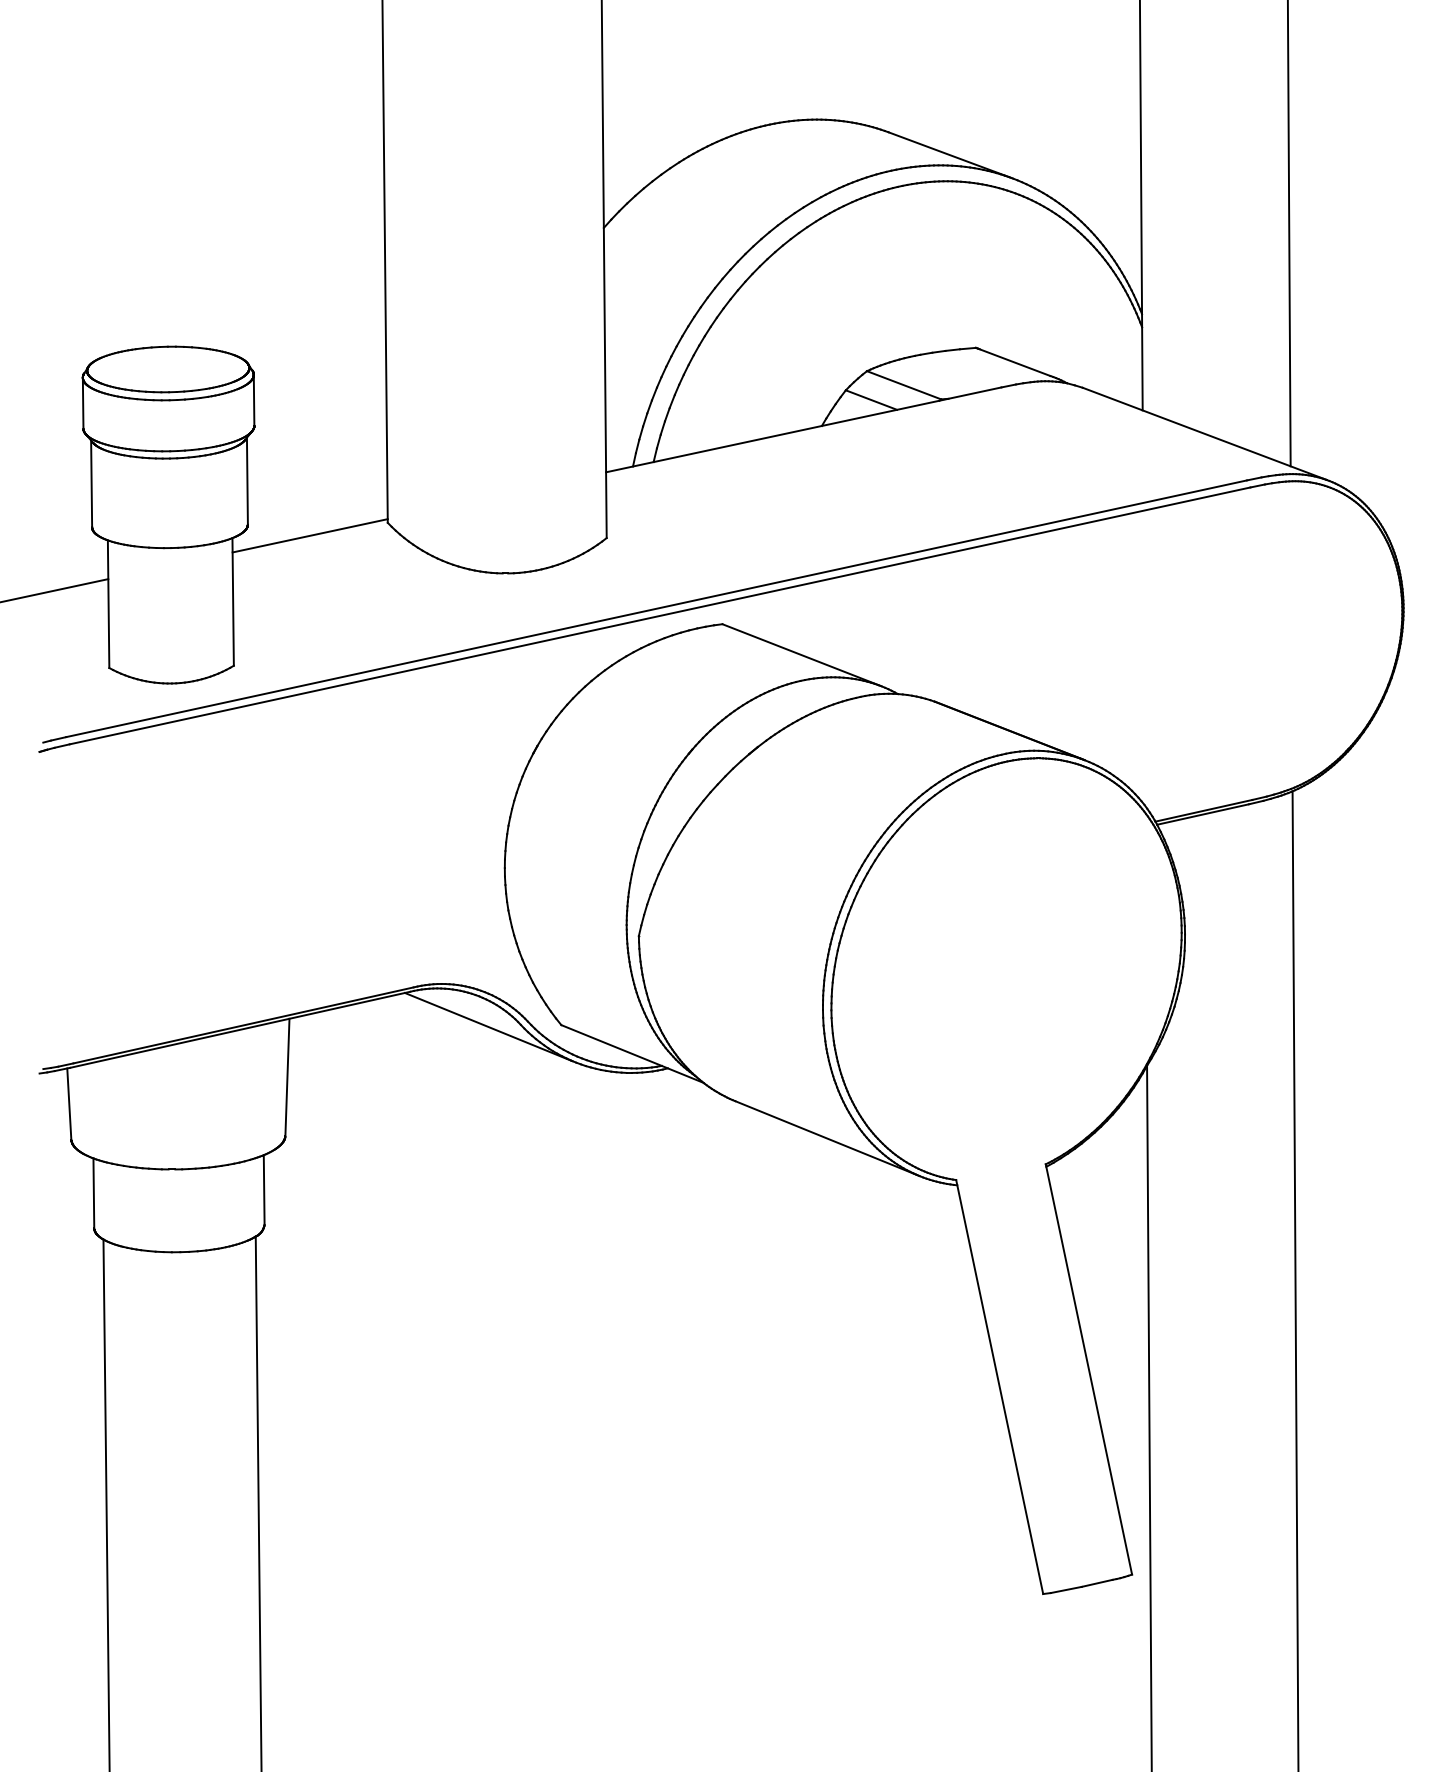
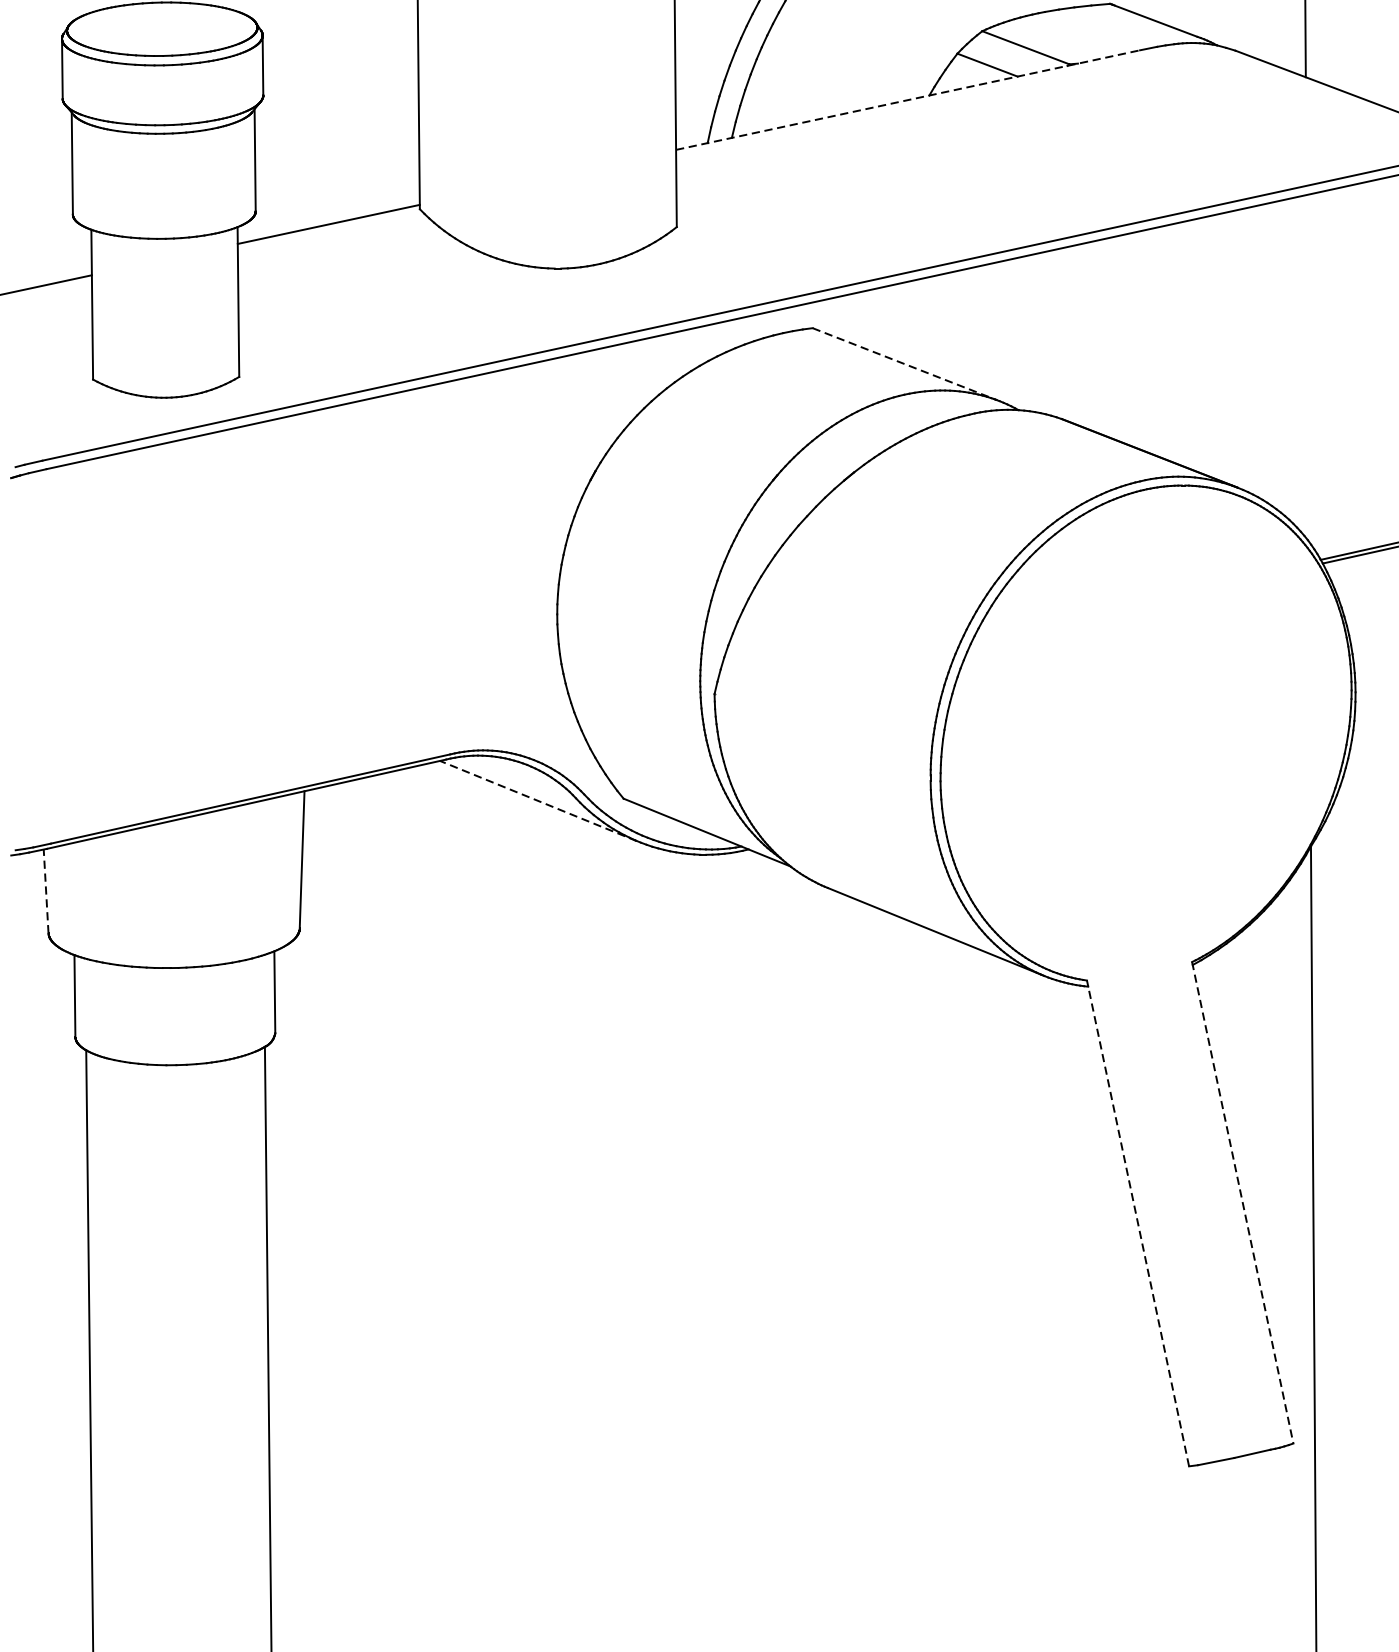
line: (804, 429) -> (908, 99), solid -> dashed
line: (801, 654) -> (905, 363), solid -> dashed
line: (488, 1027) -> (538, 801), solid -> dashed
line: (69, 1104) -> (46, 891), solid -> dashed
line: (1088, 1369) -> (1242, 1202), solid -> dashed
line: (999, 1387) -> (1137, 1223), solid -> dashed

